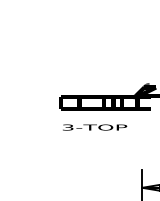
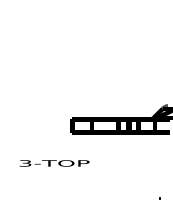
text: (95, 127) -> (55, 163), moved

